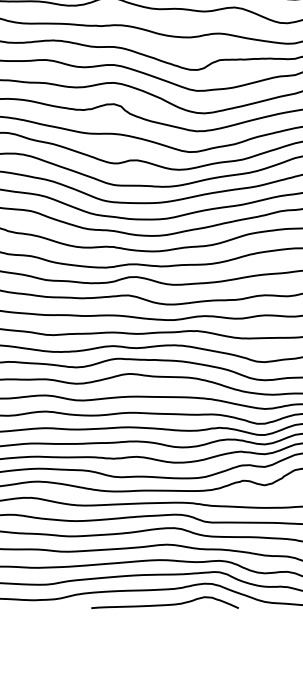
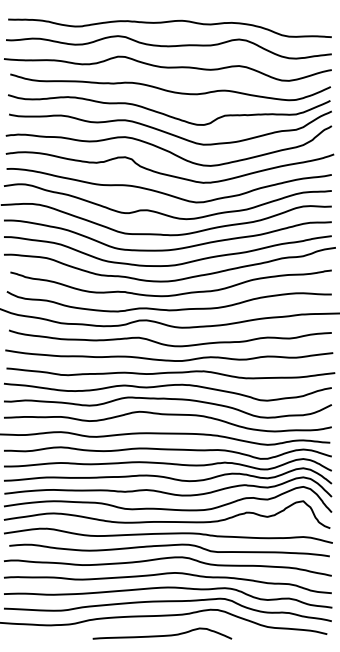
curve: (165, 604) -> (162, 635), moved

